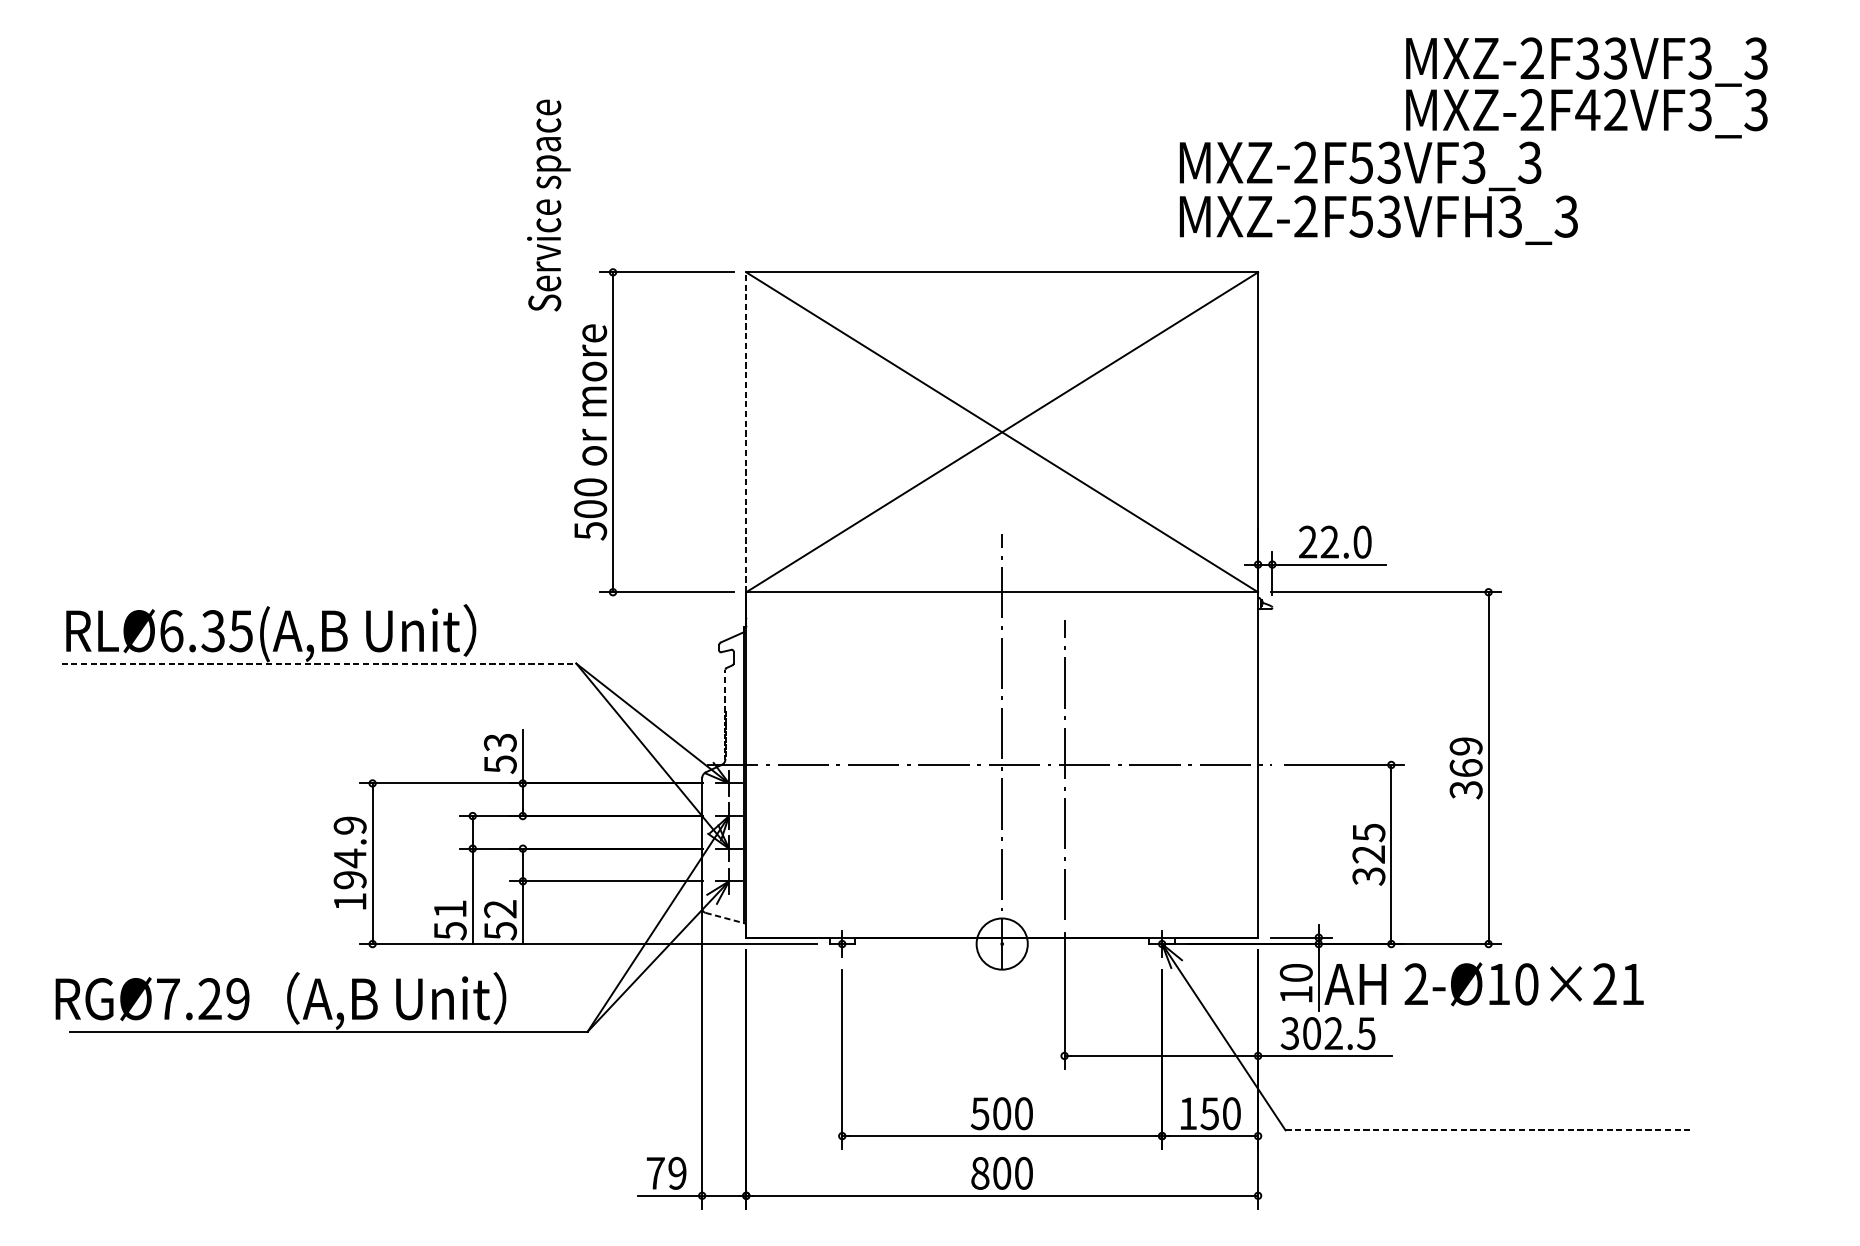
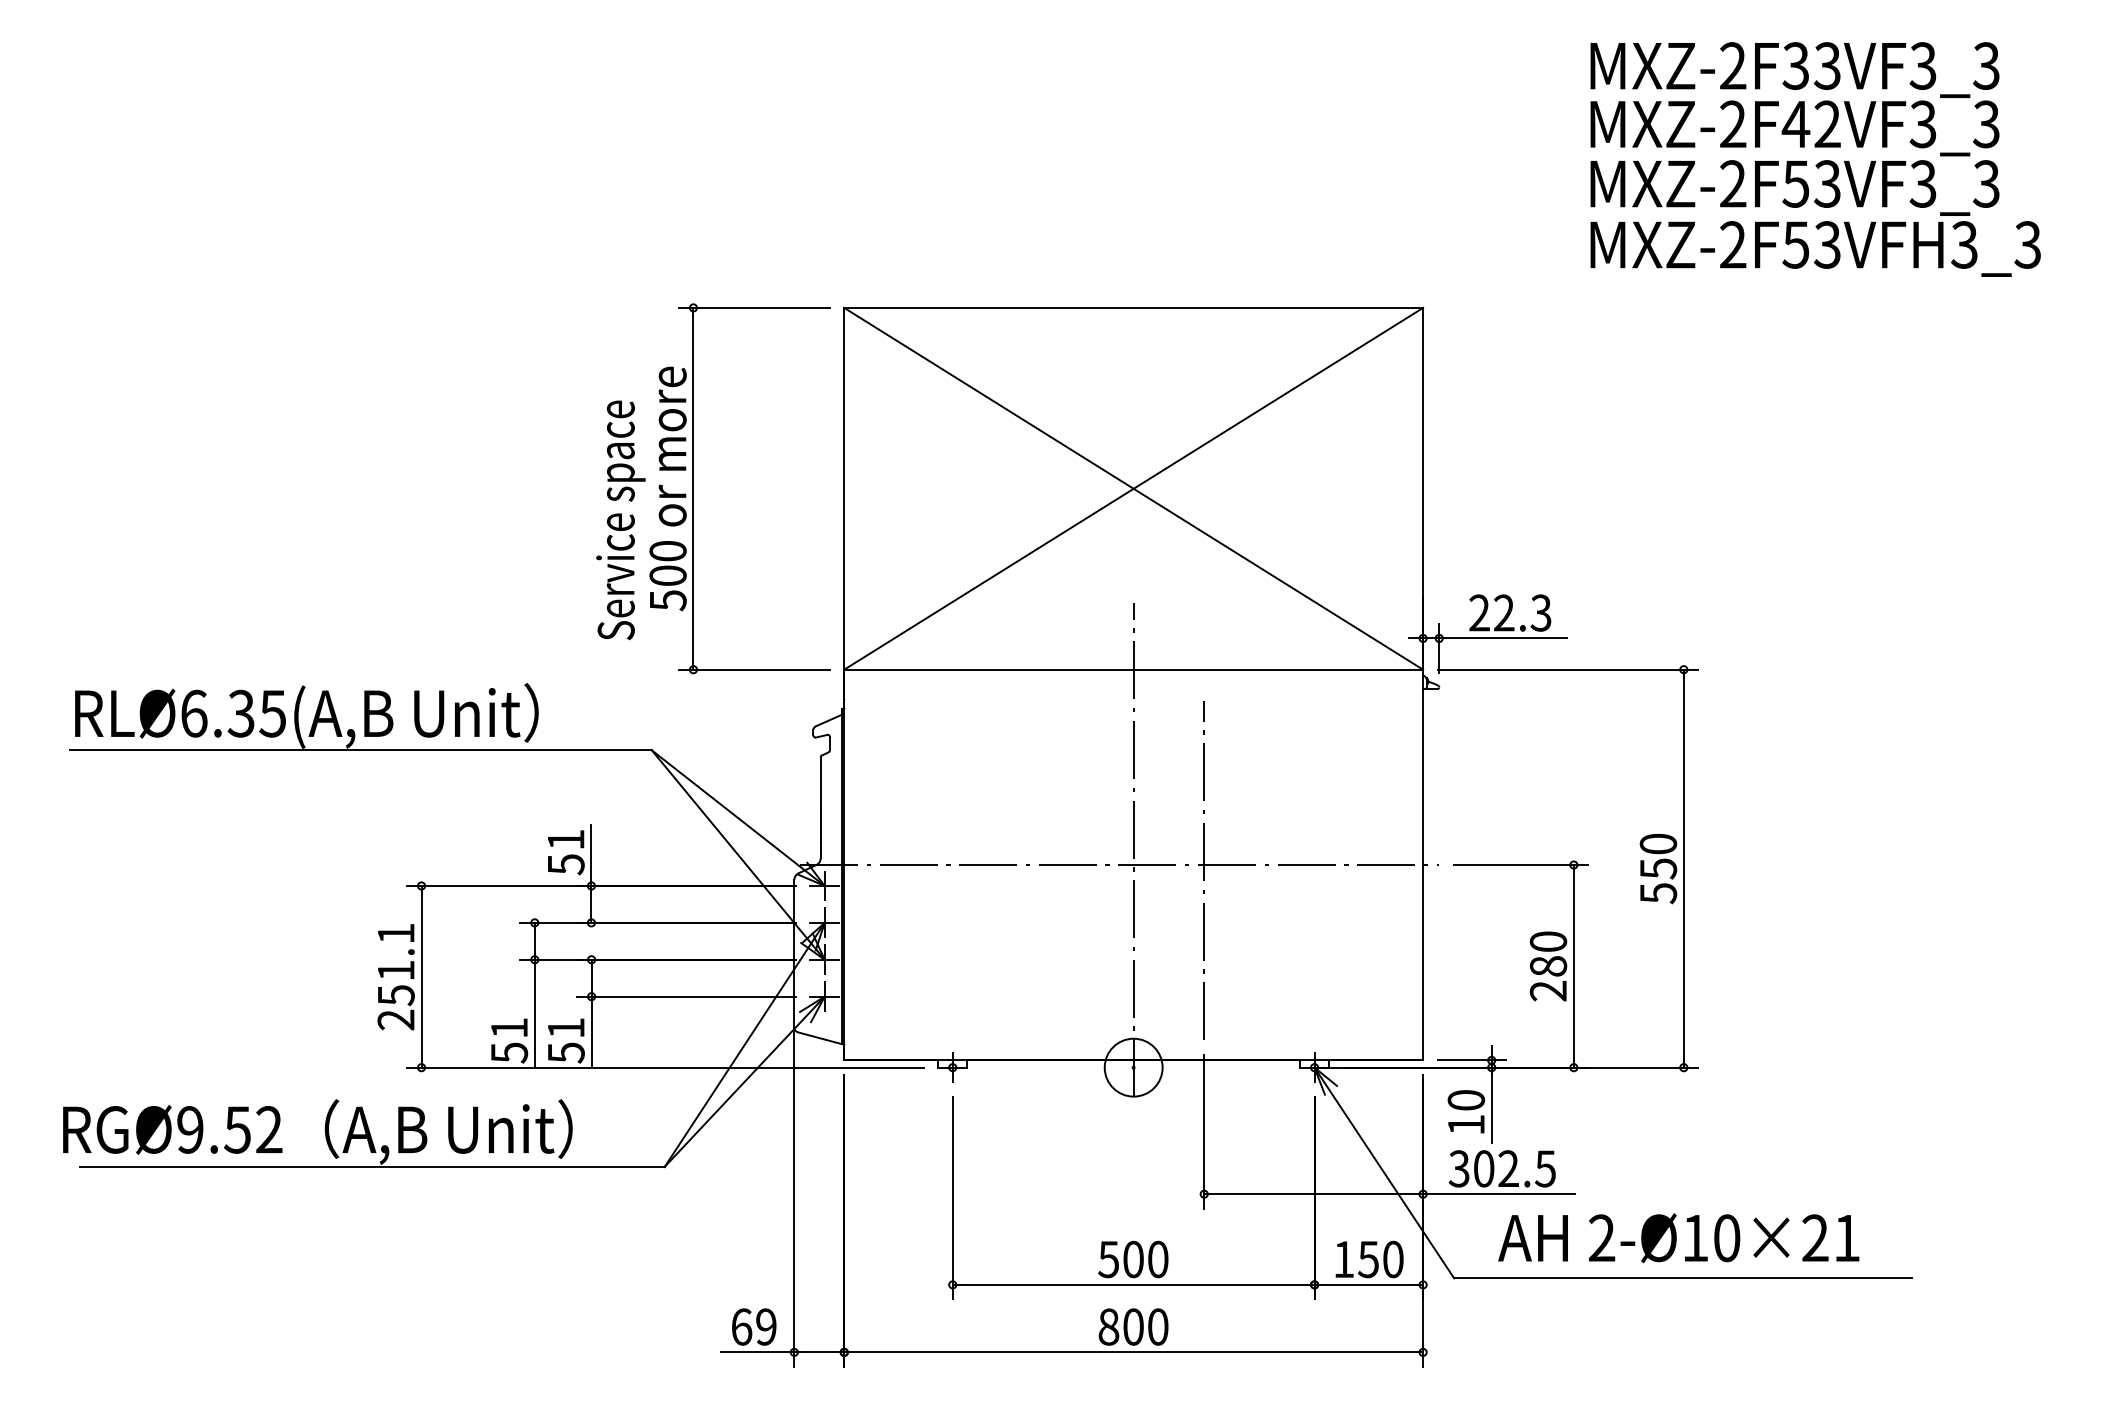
text: (1378, 193) -> (1815, 218), moved
text: (548, 205) -> (620, 520), moved
line: (746, 432) -> (844, 488), dashed -> solid
text: (1361, 541) -> (1540, 612), 22.0 -> 22.3
line: (319, 663) -> (361, 750), dashed -> solid
line: (725, 690) -> (820, 780), dashed -> solid
text: (499, 743) -> (565, 840), 53 -> 51
text: (1466, 767) -> (1658, 868), 369 -> 550
text: (1368, 854) -> (1548, 966), 325 -> 280
text: (349, 863) -> (395, 976), 194.9 -> 251.1
text: (499, 909) -> (565, 1028), 52 -> 51
line: (726, 918) -> (821, 1038), dashed -> solid
text: (1483, 984) -> (1678, 1238), moved
text: (202, 998) -> (229, 1129), RGØ7.29 -> RGØ9.52
line: (1488, 1130) -> (1683, 1278), dashed -> solid
text: (655, 1172) -> (741, 1326), 79 -> 69

